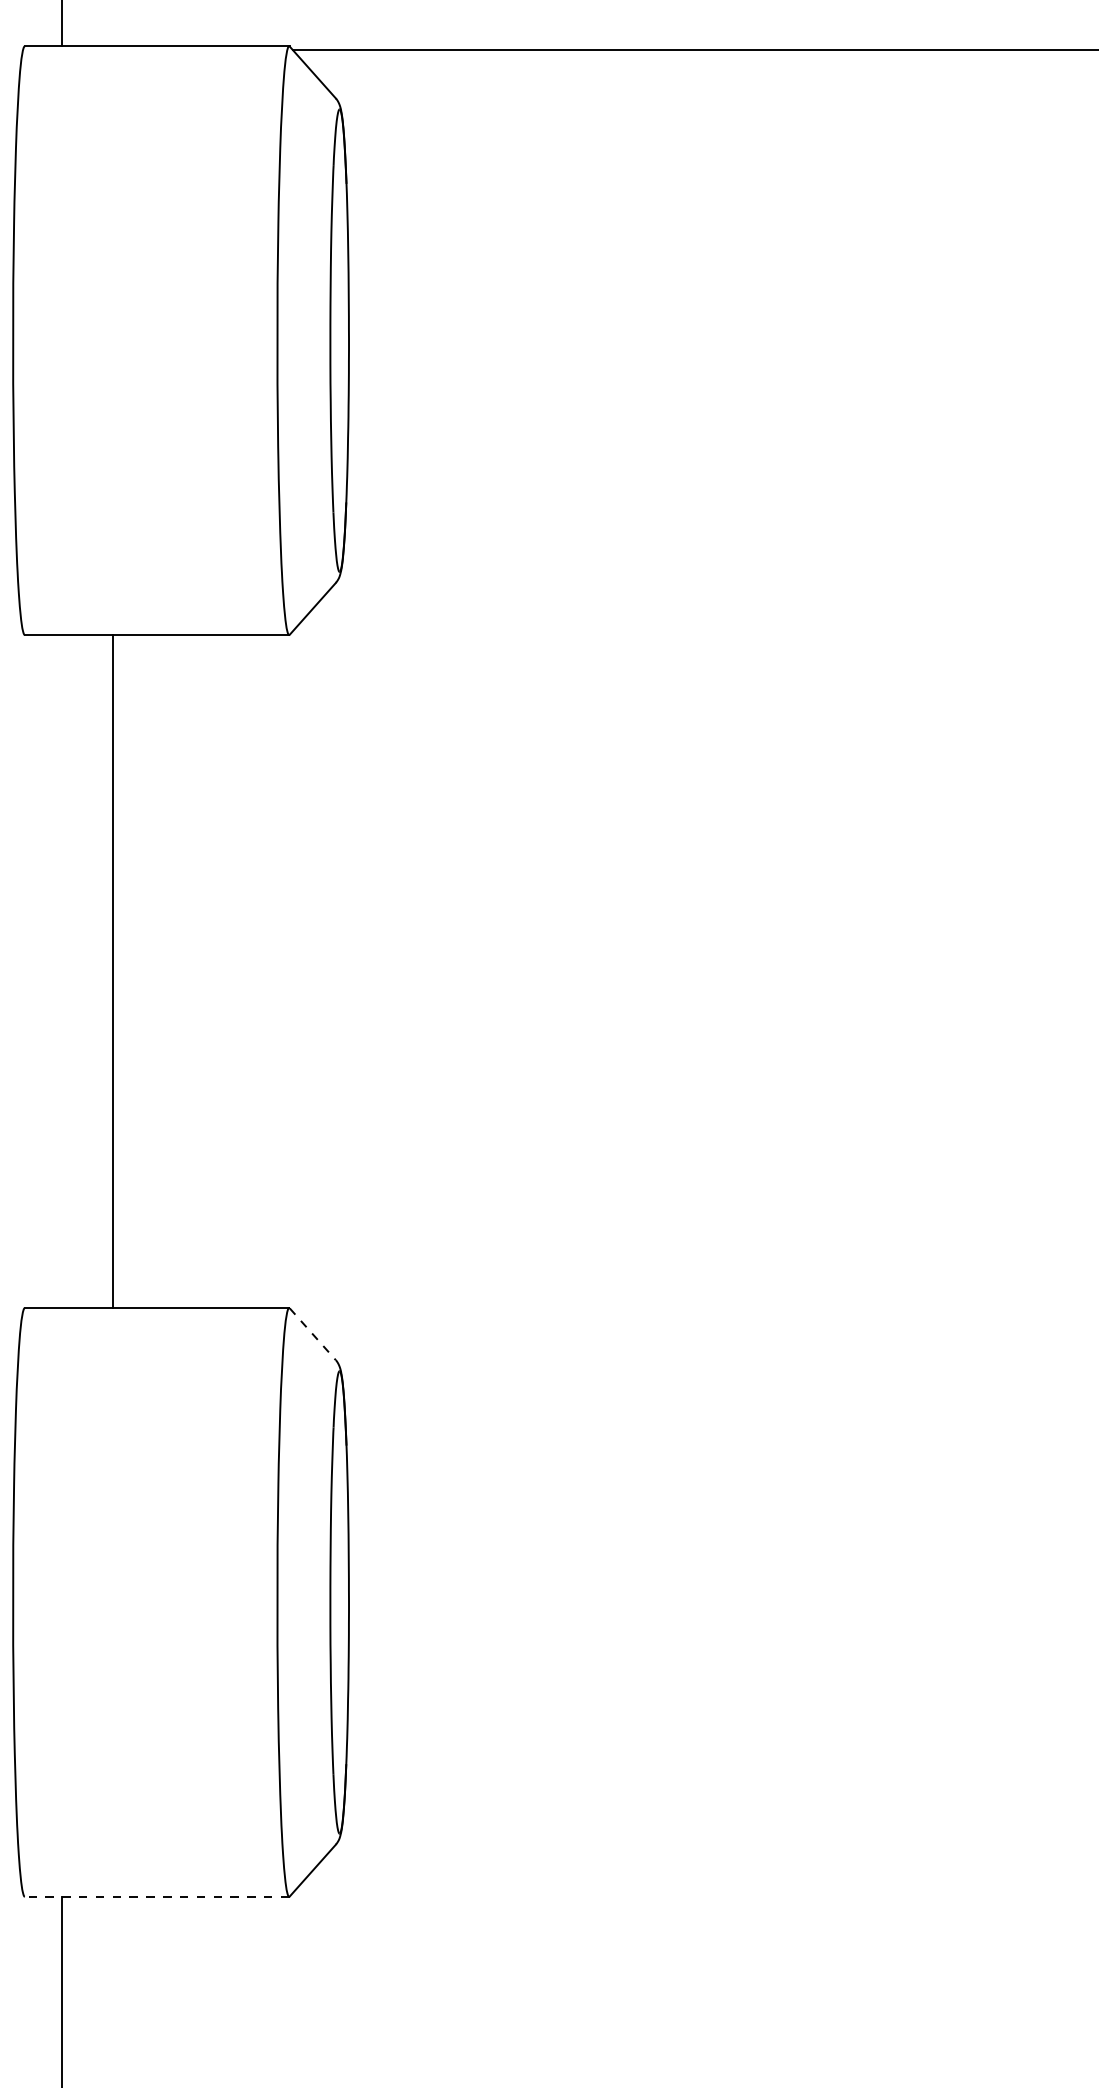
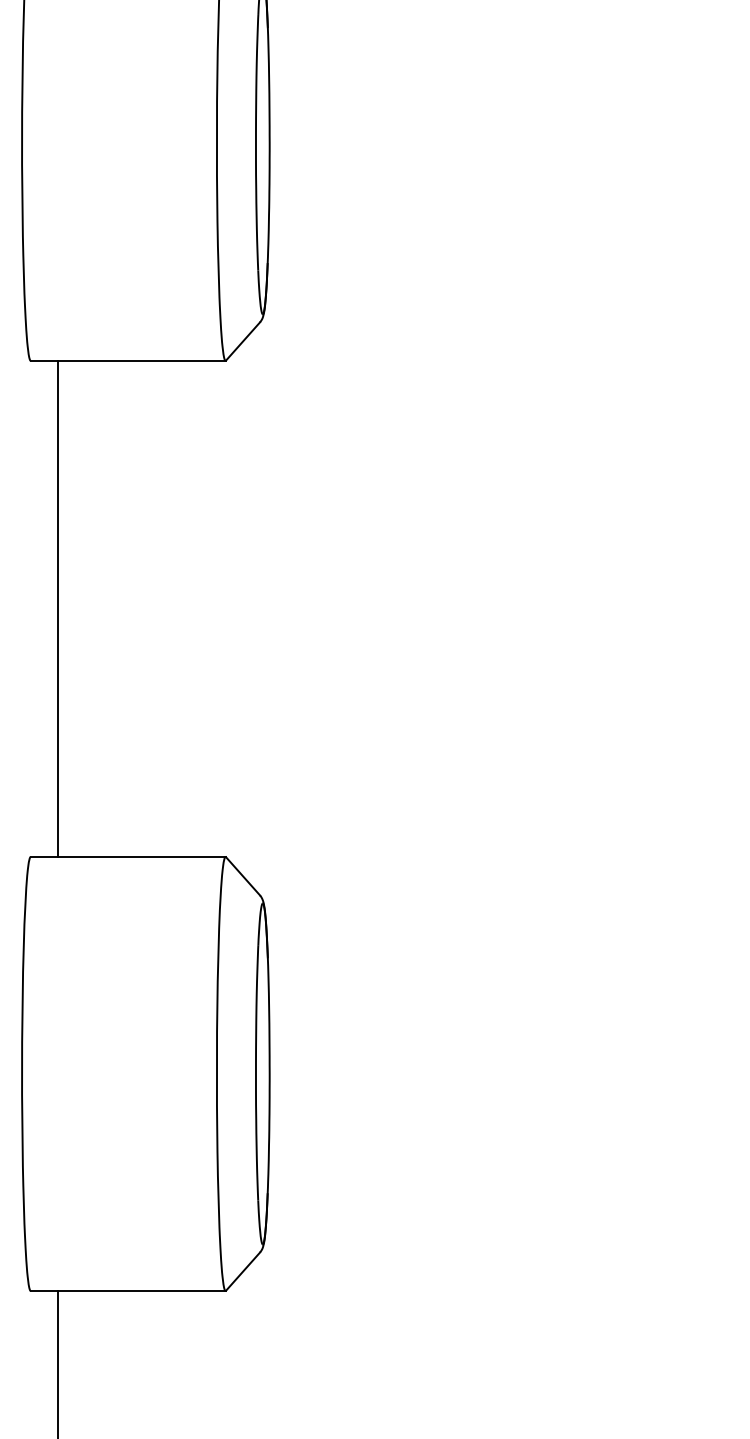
line: (113, 971) -> (58, 608), moved
line: (312, 1334) -> (242, 876), dashed -> solid
line: (156, 1896) -> (127, 1290), dashed -> solid

